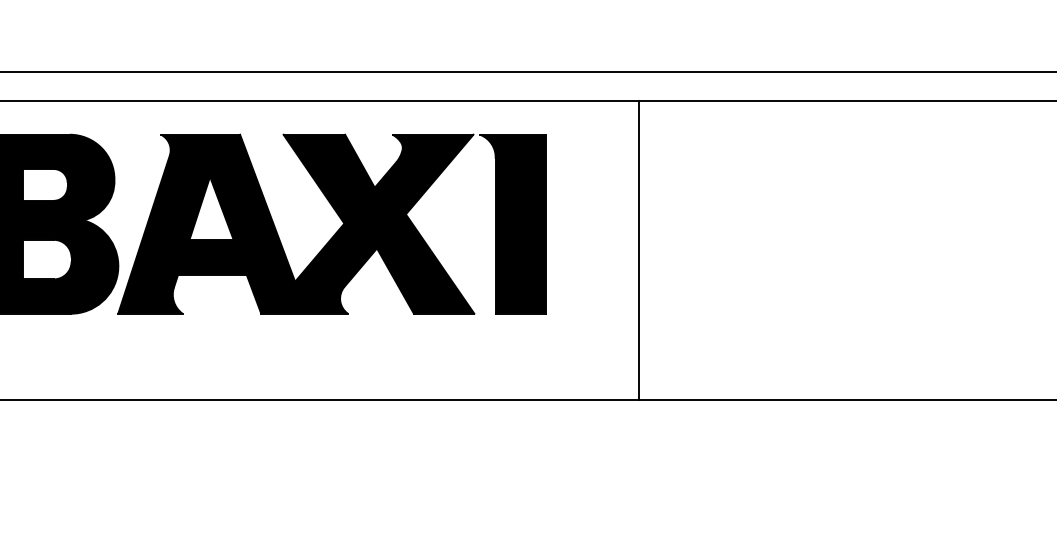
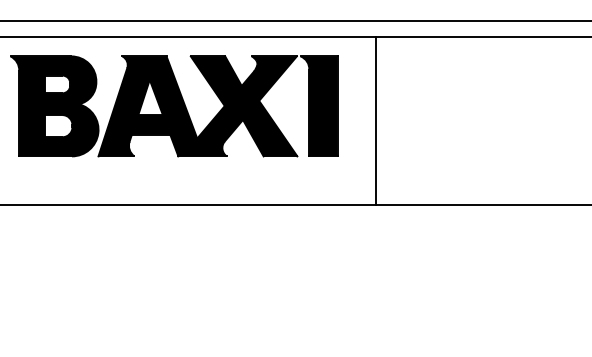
line: (639, 249) -> (376, 120), moved

